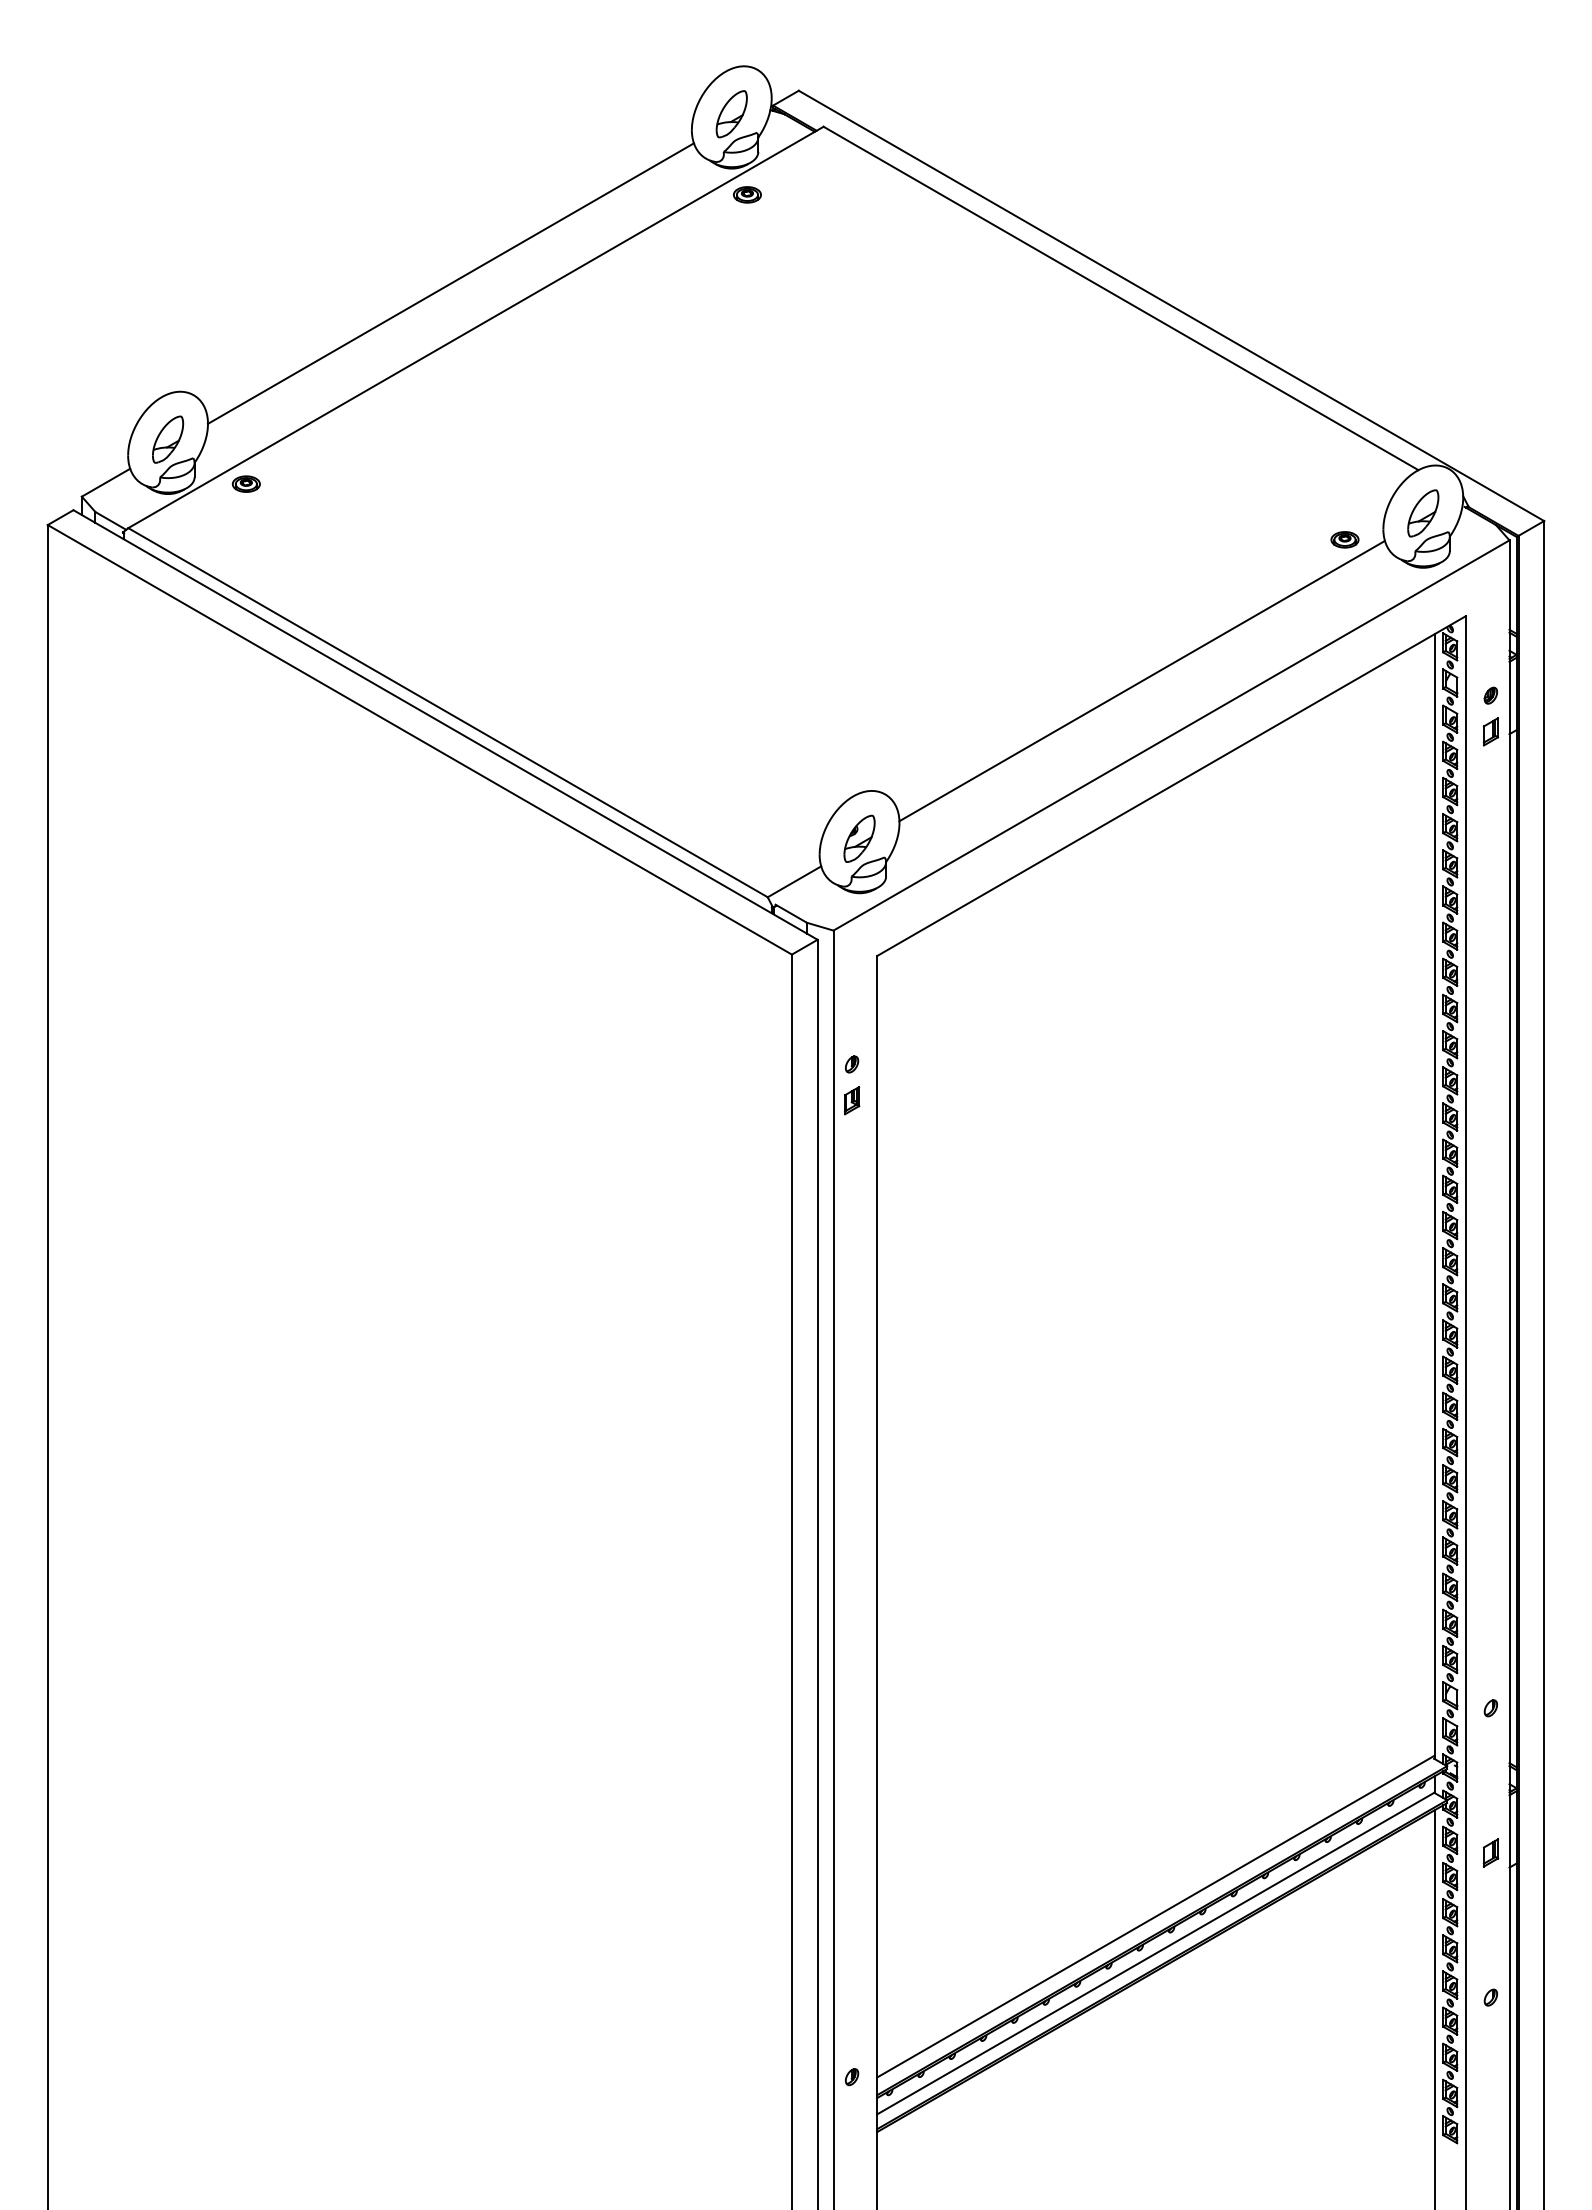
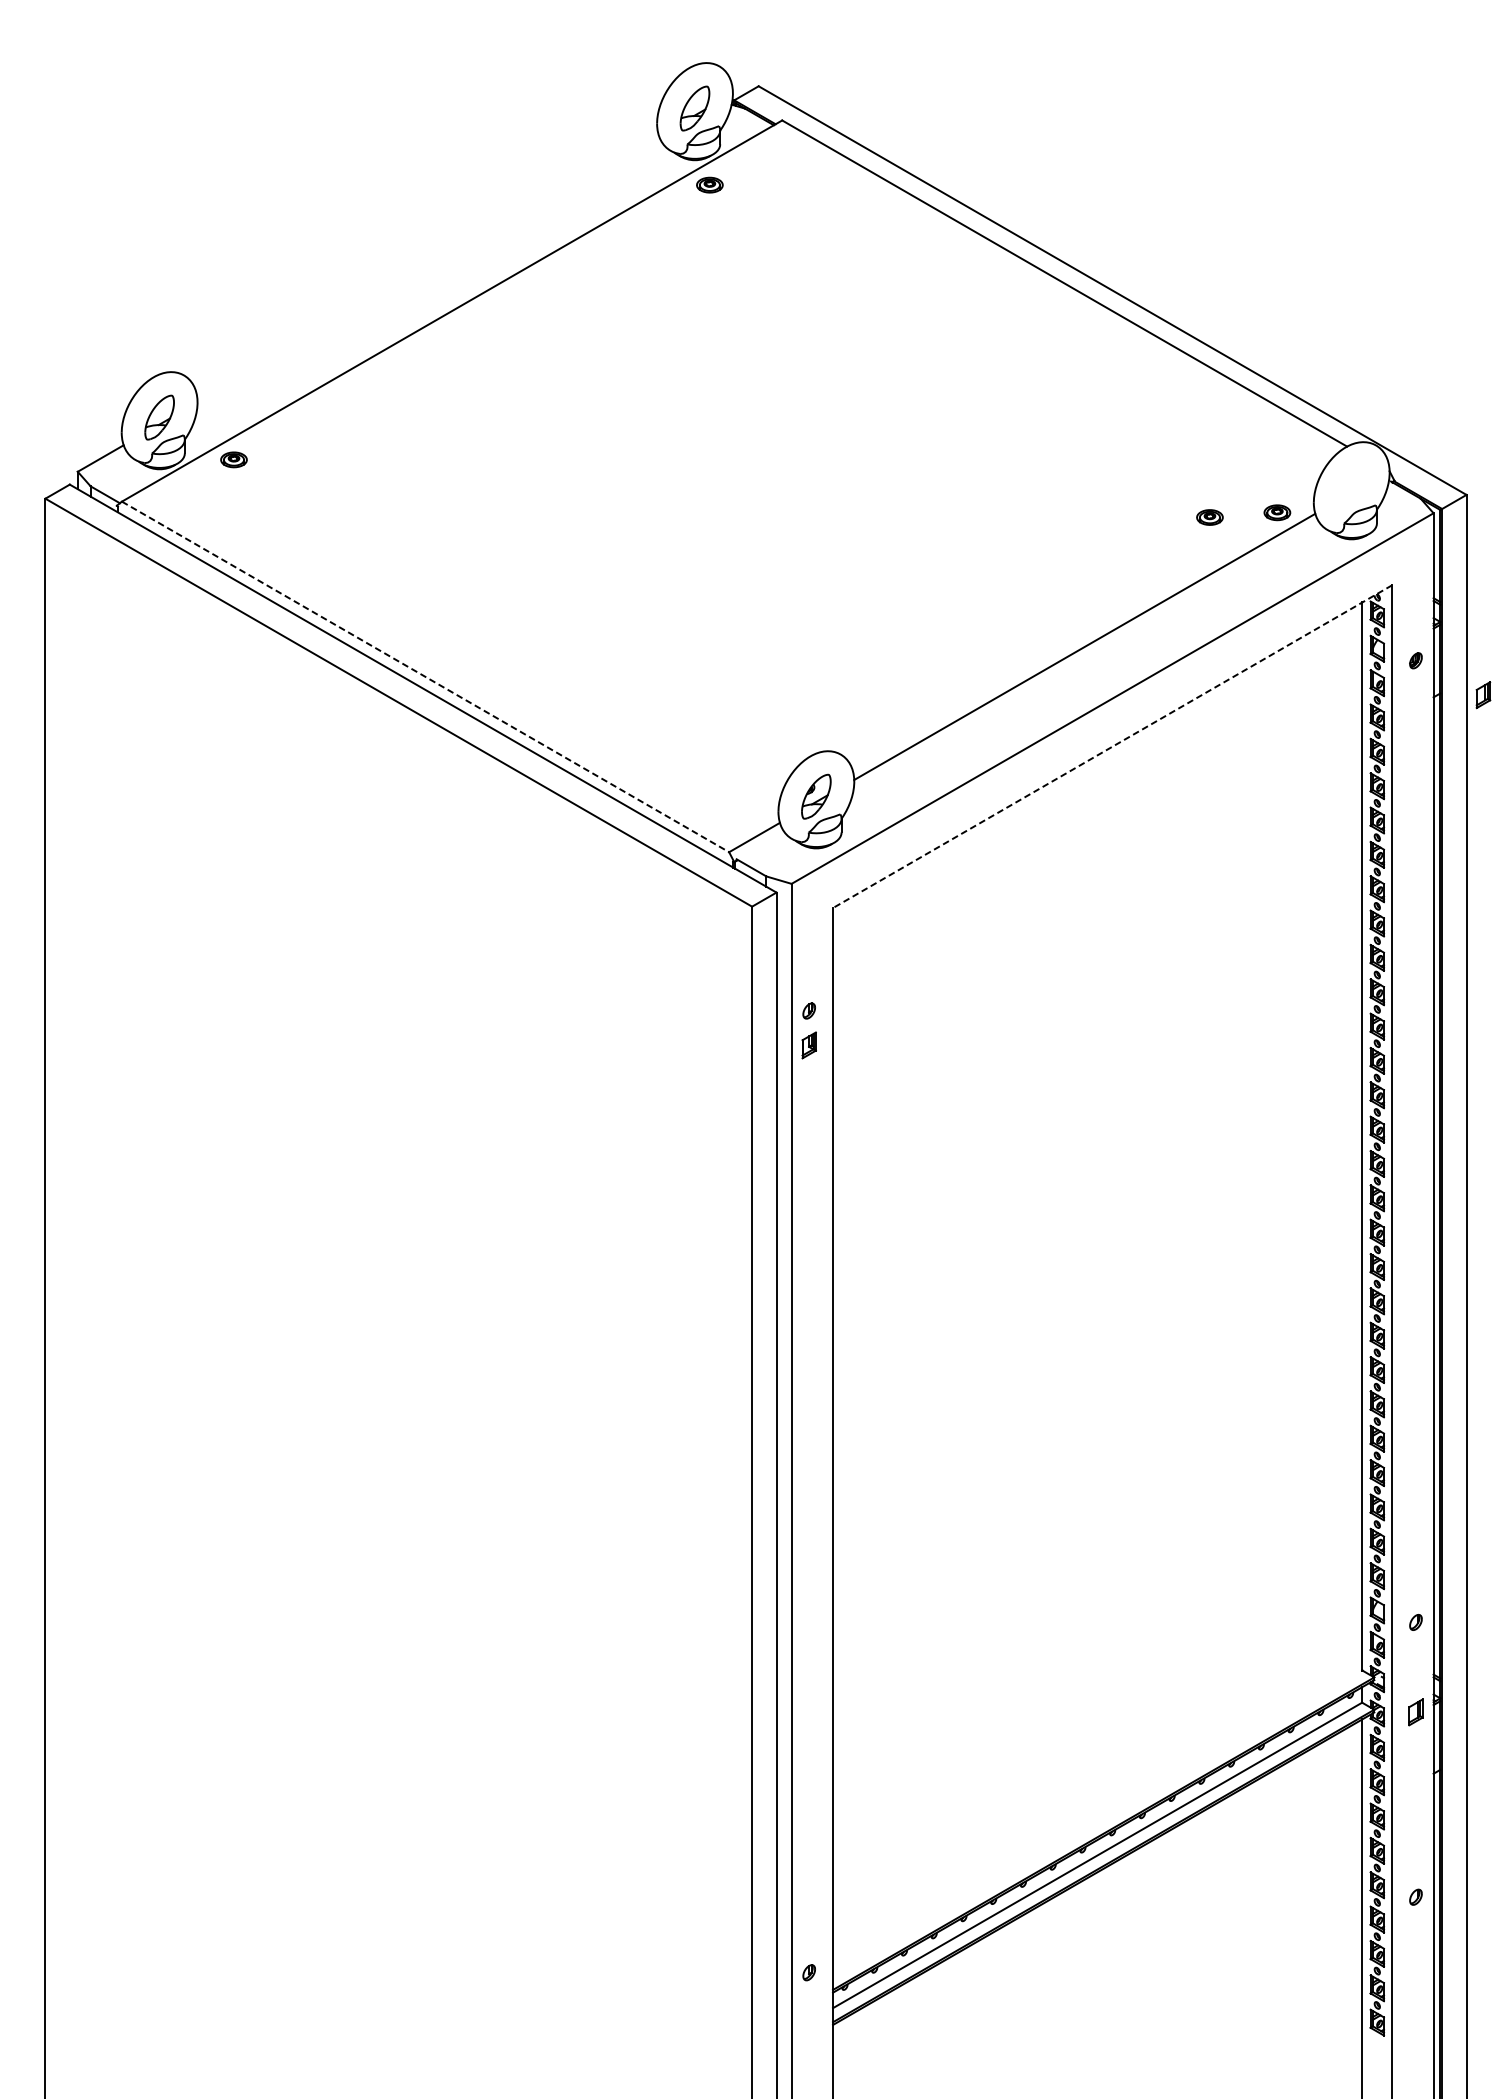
line: (450, 283) -> (427, 269), removed
part: (1423, 513) -> (1351, 487), removed
part: (1273, 544) -> (1209, 517), added
line: (448, 712) -> (425, 676), solid -> dashed
part: (1490, 731) -> (1482, 694), moved
line: (1171, 786) -> (1112, 747), solid -> dashed
part: (1490, 1852) -> (1415, 1711), moved
line: (1155, 1916) -> (1097, 1820), removed

